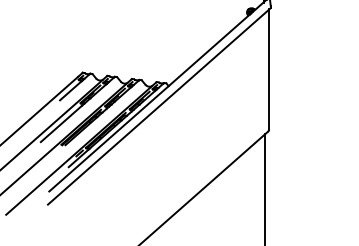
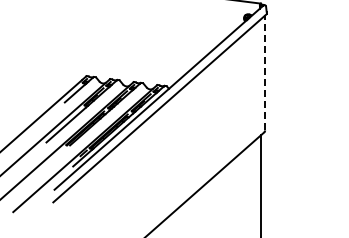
line: (269, 69) -> (265, 72), solid -> dashed

